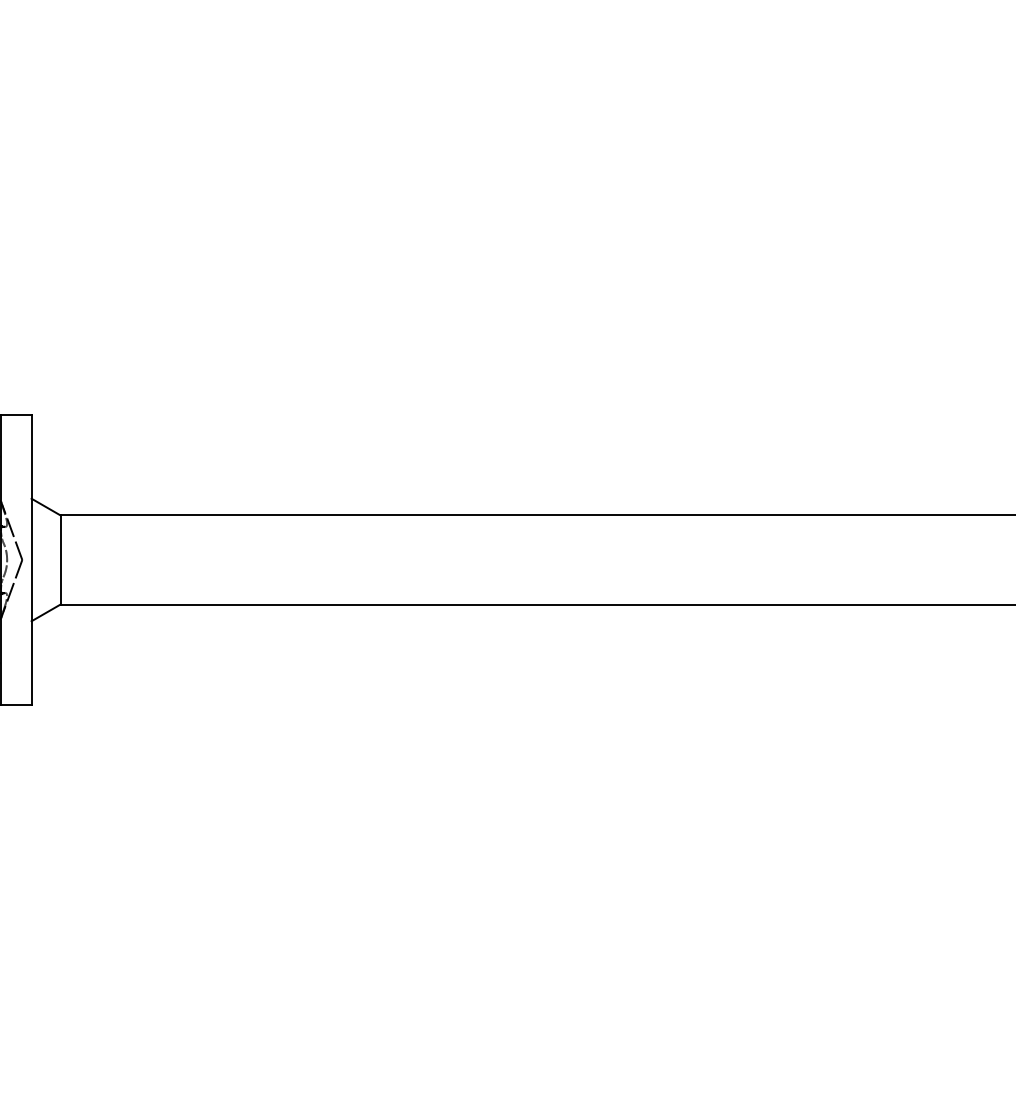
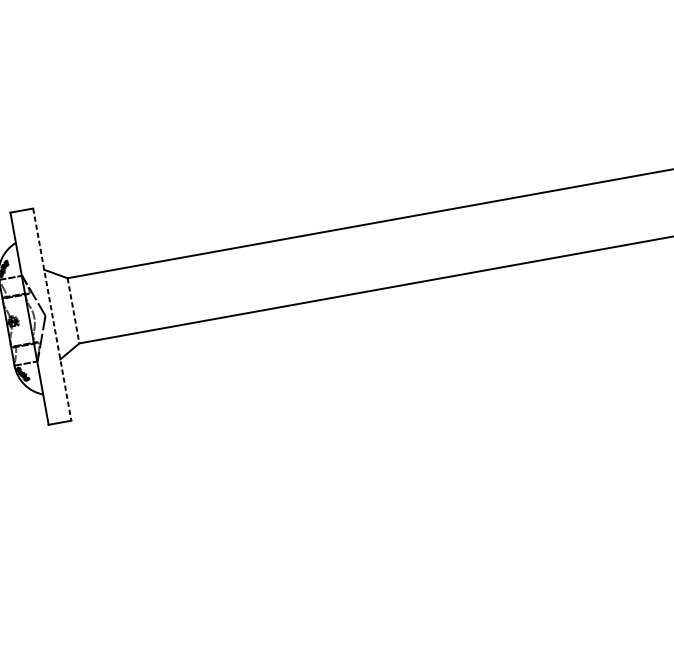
line: (31, 560) -> (52, 315), solid -> dashed
line: (60, 560) -> (73, 311), solid -> dashed

